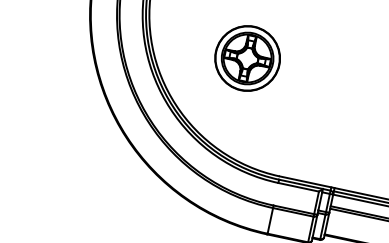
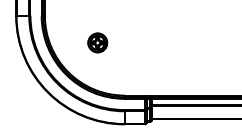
part: (247, 57) -> (97, 42), size x0.6

